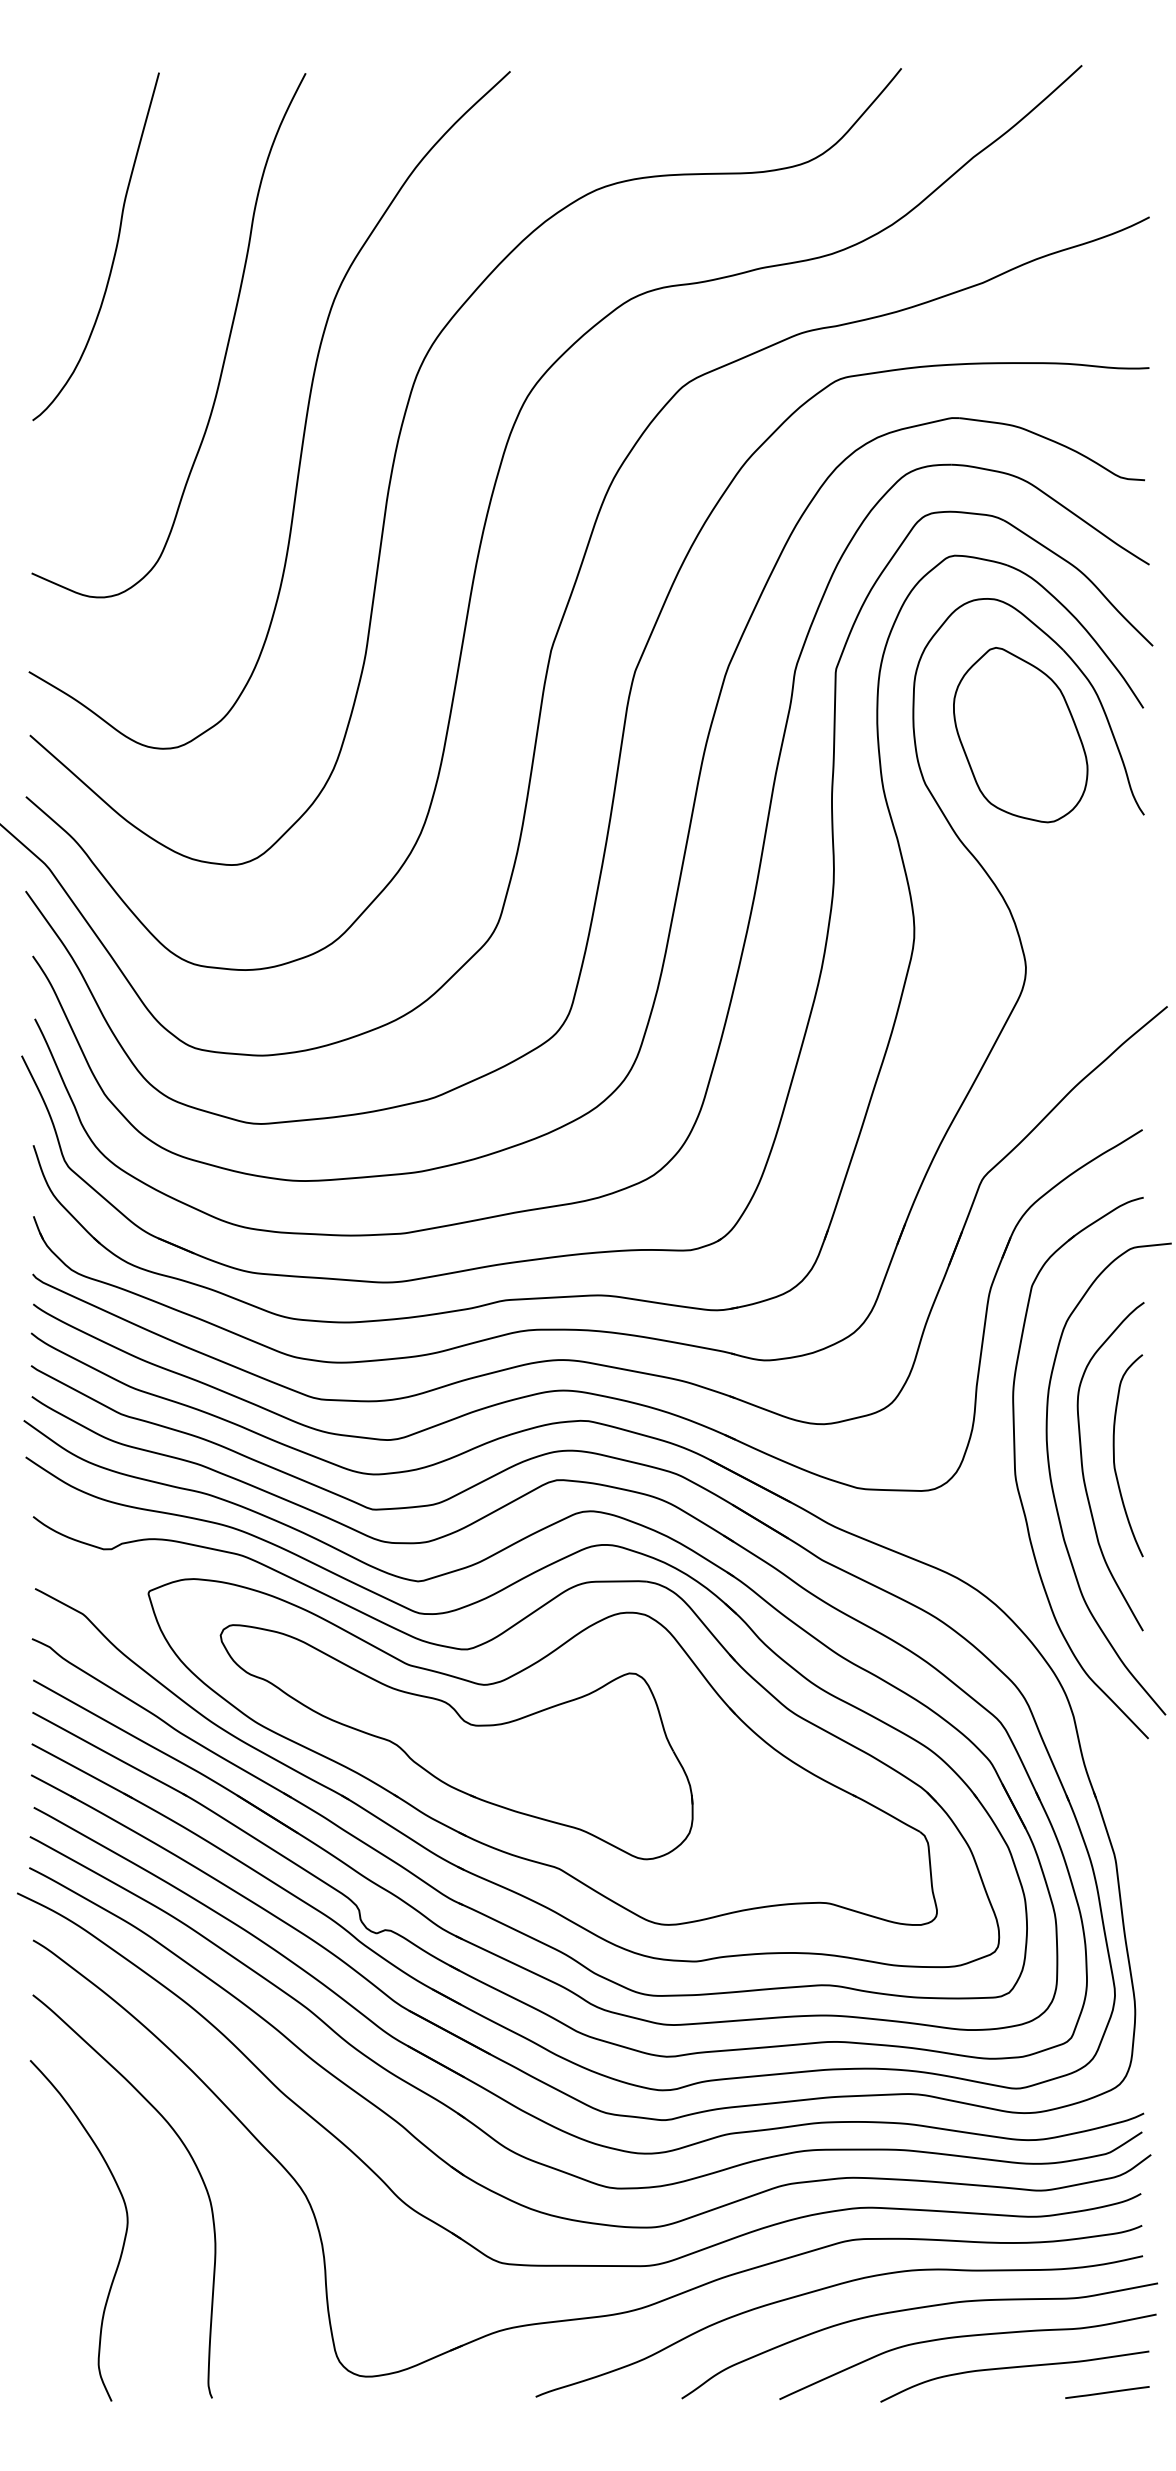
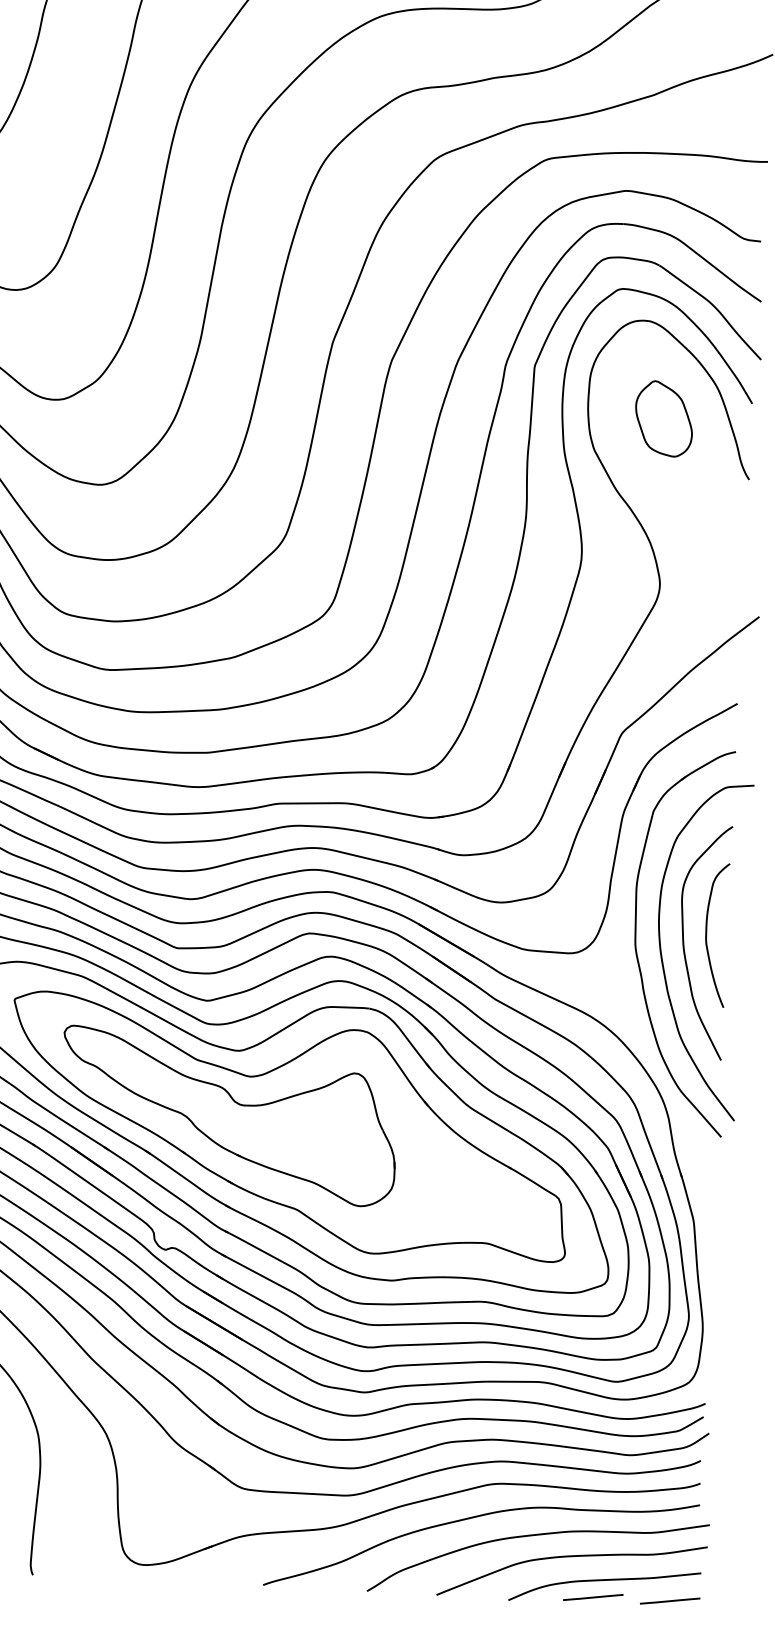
part: (1020, 735) -> (663, 419), size x0.6
line: (999, 2392) -> (593, 1597), added

